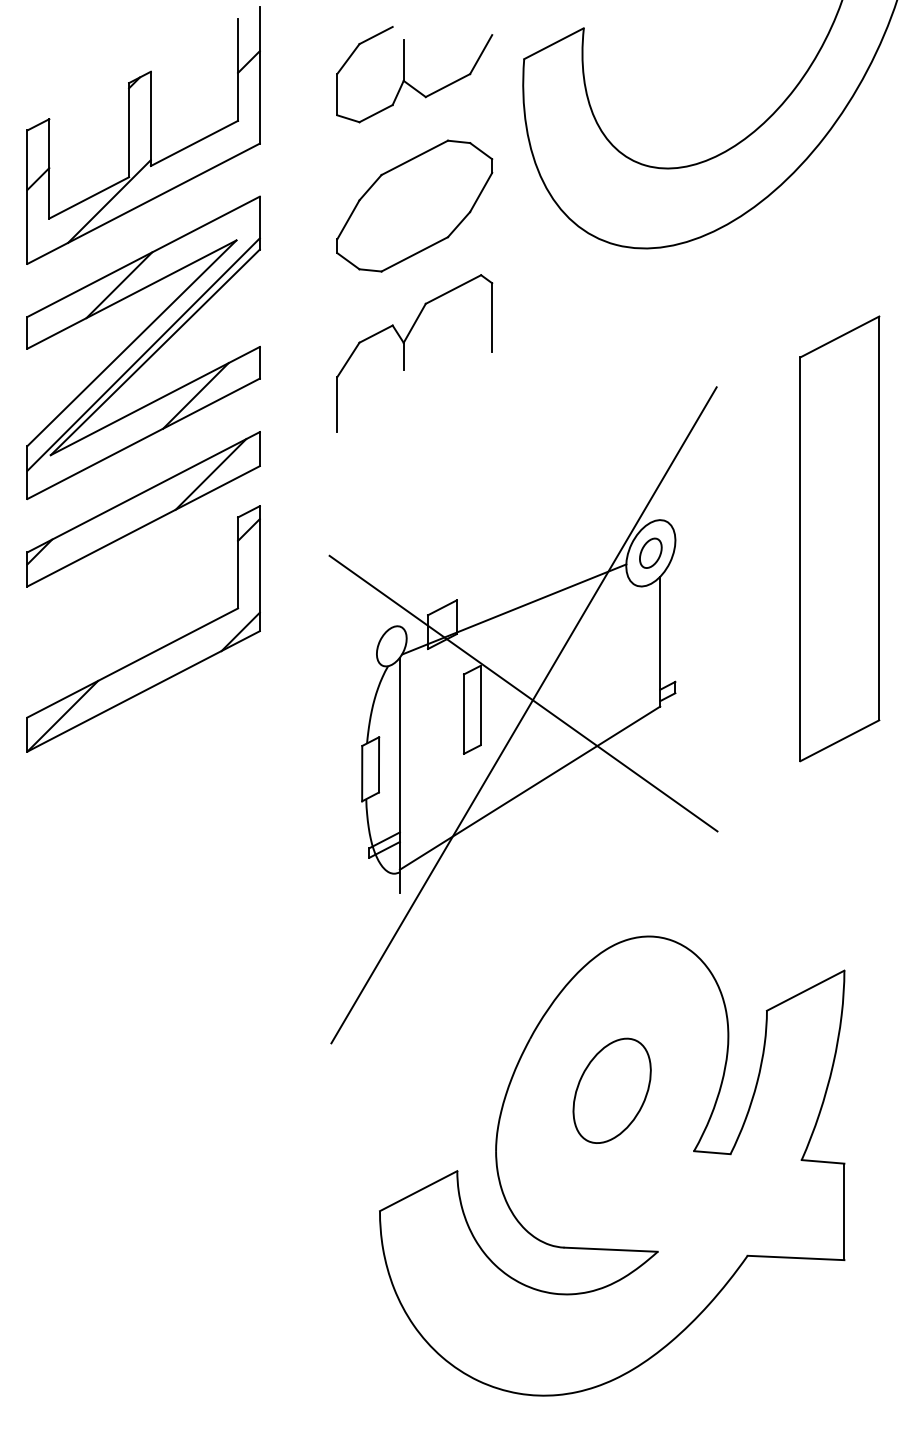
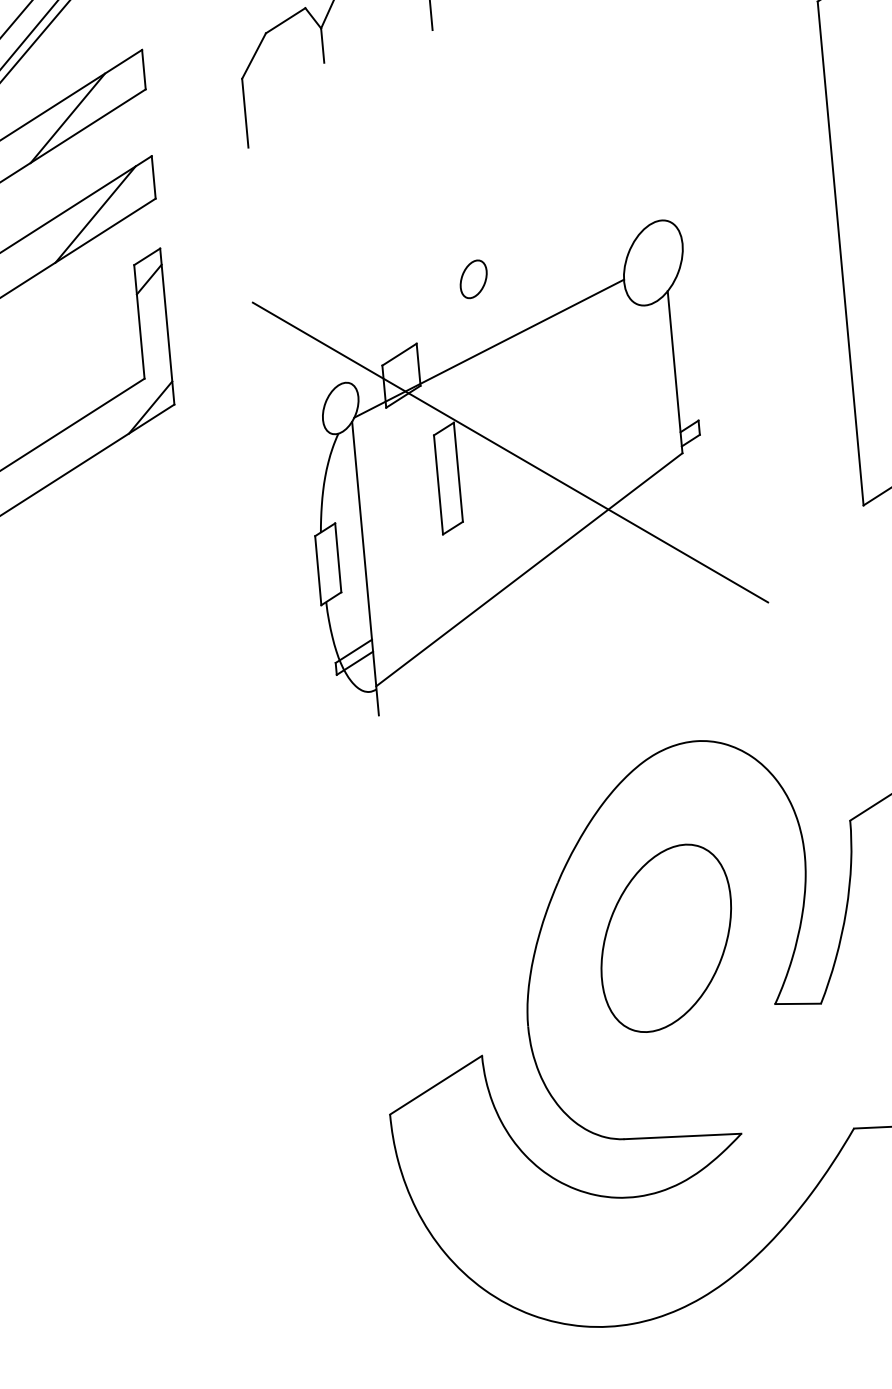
part: (650, 552) -> (473, 278), moved
line: (523, 715) -> (512, 479), removed
part: (611, 1090) -> (665, 937), size x1.4

